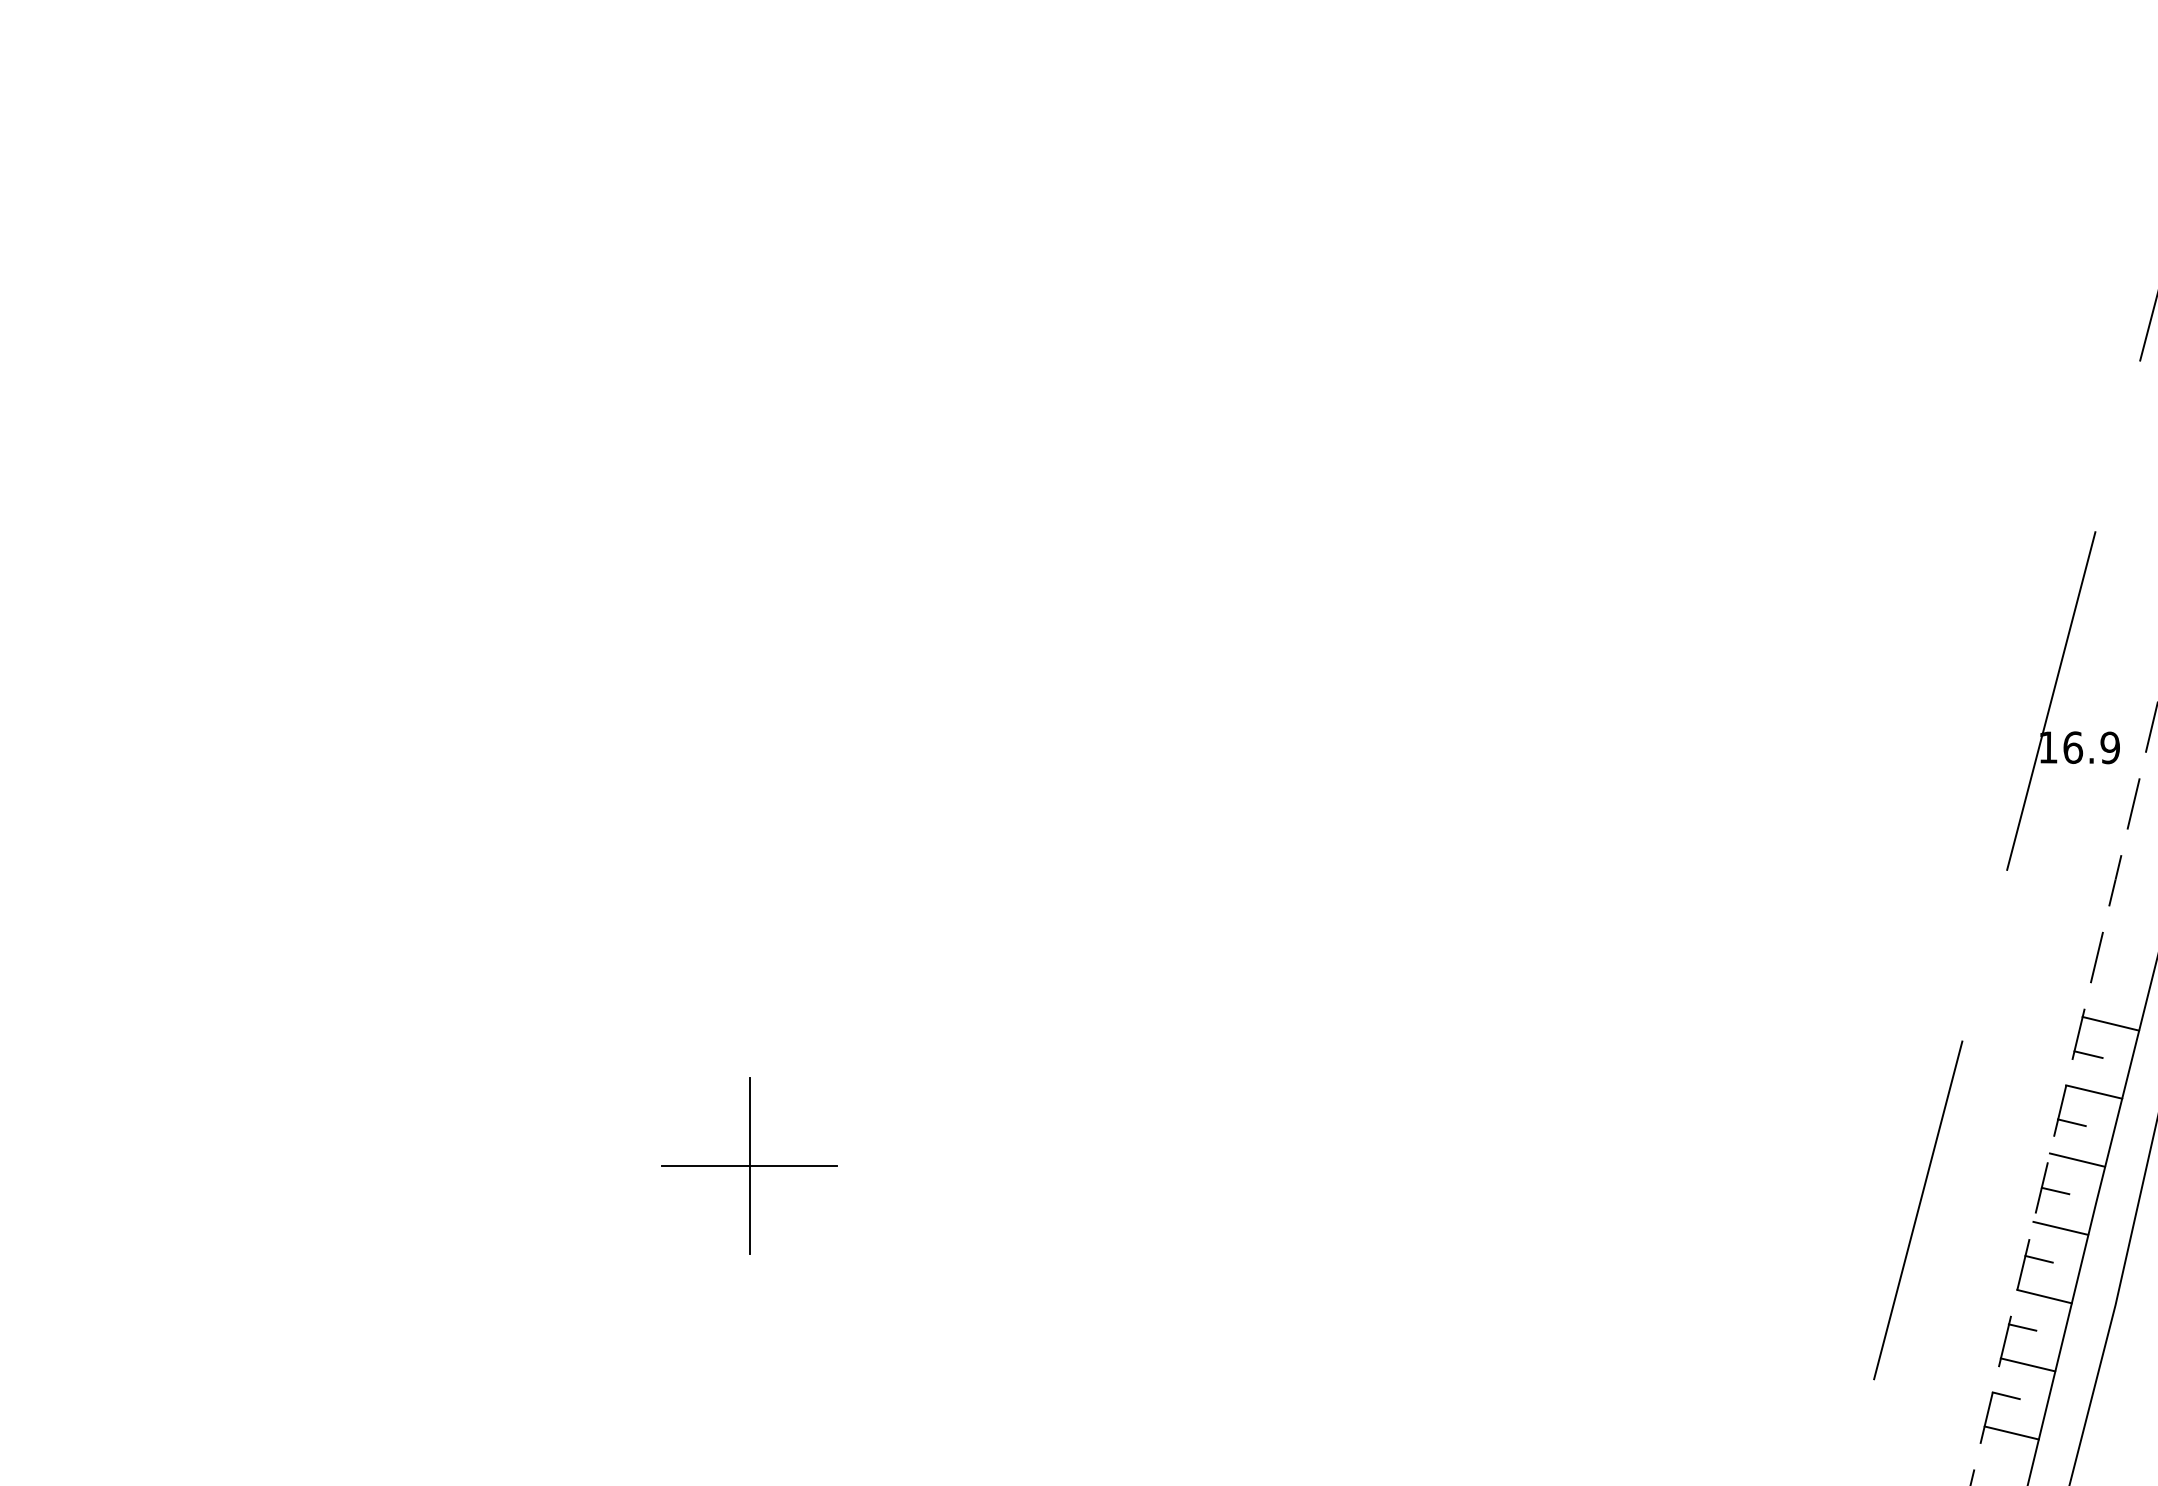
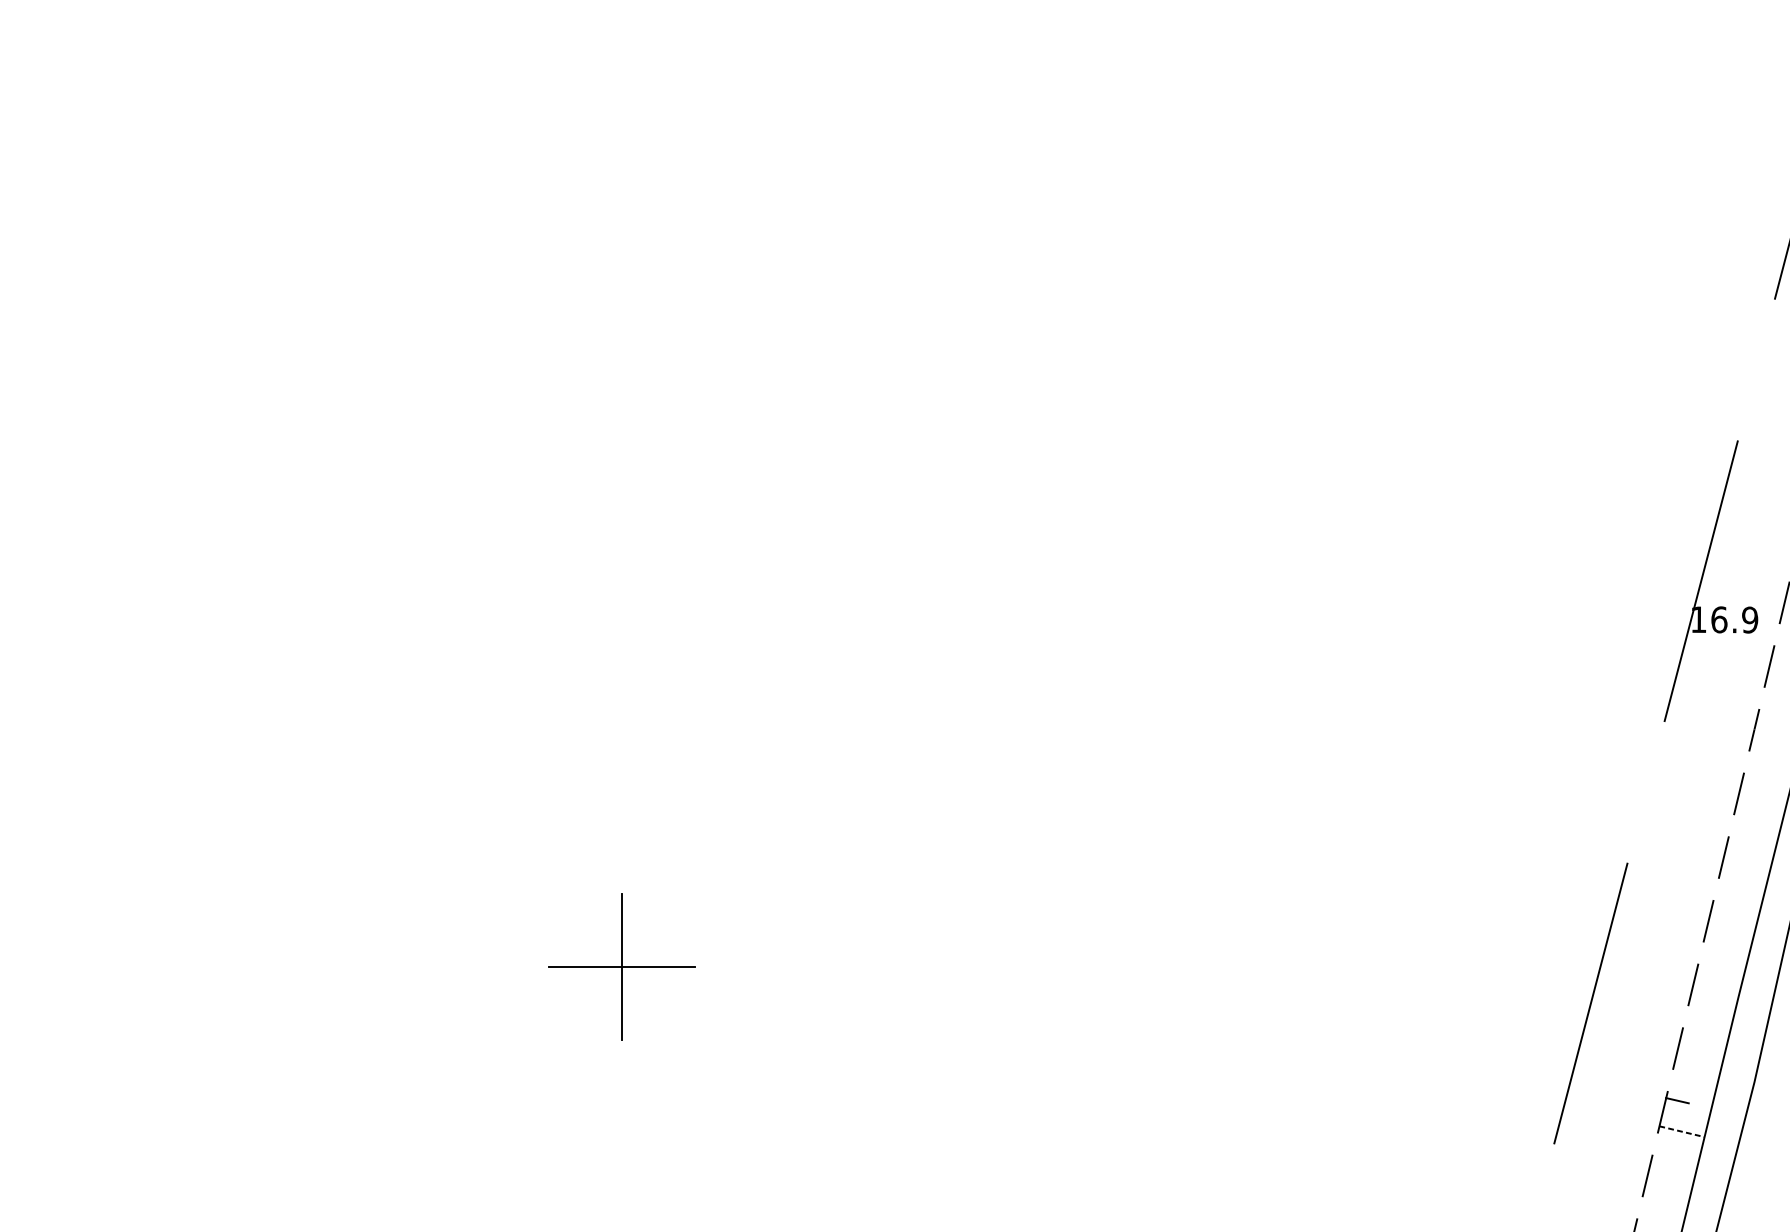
line: (2110, 1023) -> (1750, 848), removed
line: (2088, 1054) -> (1732, 874), removed
line: (2094, 1091) -> (1737, 904), removed
line: (2071, 1122) -> (1717, 930), removed
line: (2077, 1159) -> (1722, 961), removed
line: (2055, 1190) -> (1704, 987), removed
line: (2060, 1227) -> (1708, 1017), removed
line: (2038, 1258) -> (1690, 1043), removed
line: (2044, 1296) -> (1695, 1074), removed
line: (2028, 1364) -> (1682, 1131), solid -> dashed
line: (2005, 1395) -> (1663, 1157), removed
line: (2011, 1432) -> (1668, 1187), removed

